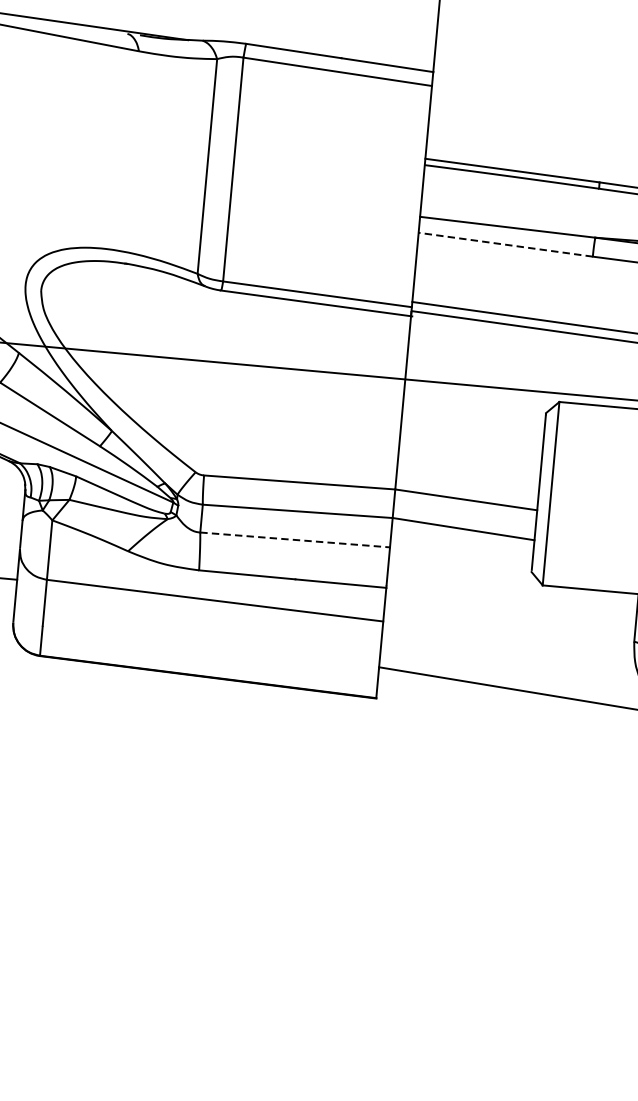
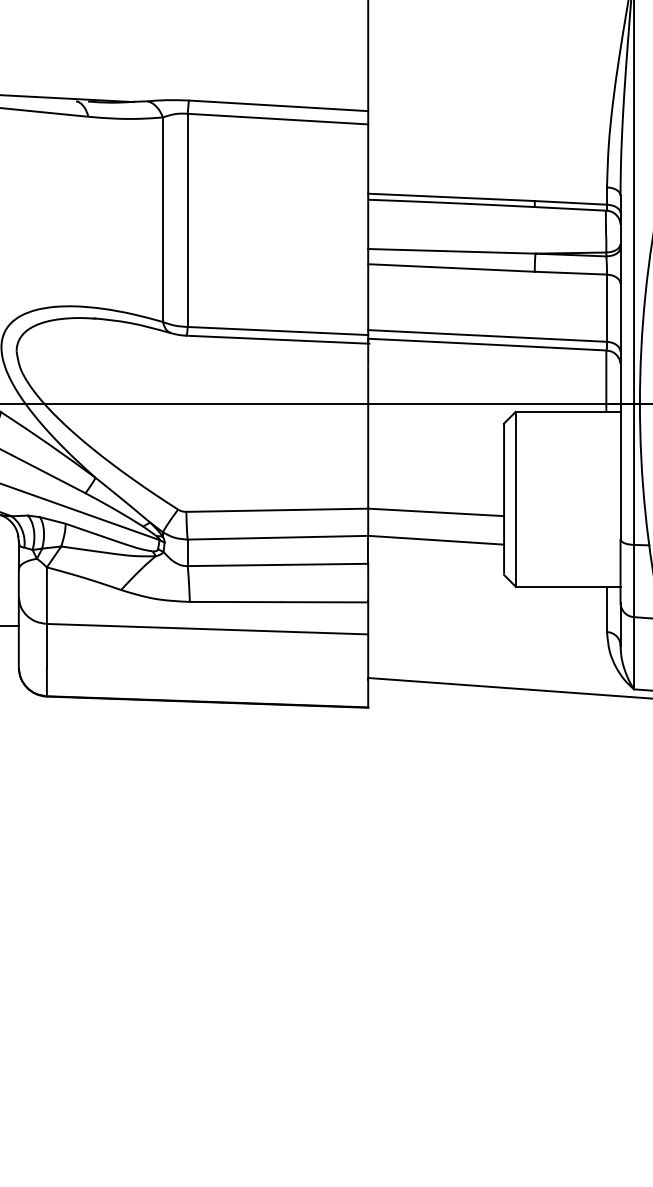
line: (505, 244) -> (451, 267), dashed -> solid
line: (295, 539) -> (278, 564), dashed -> solid

